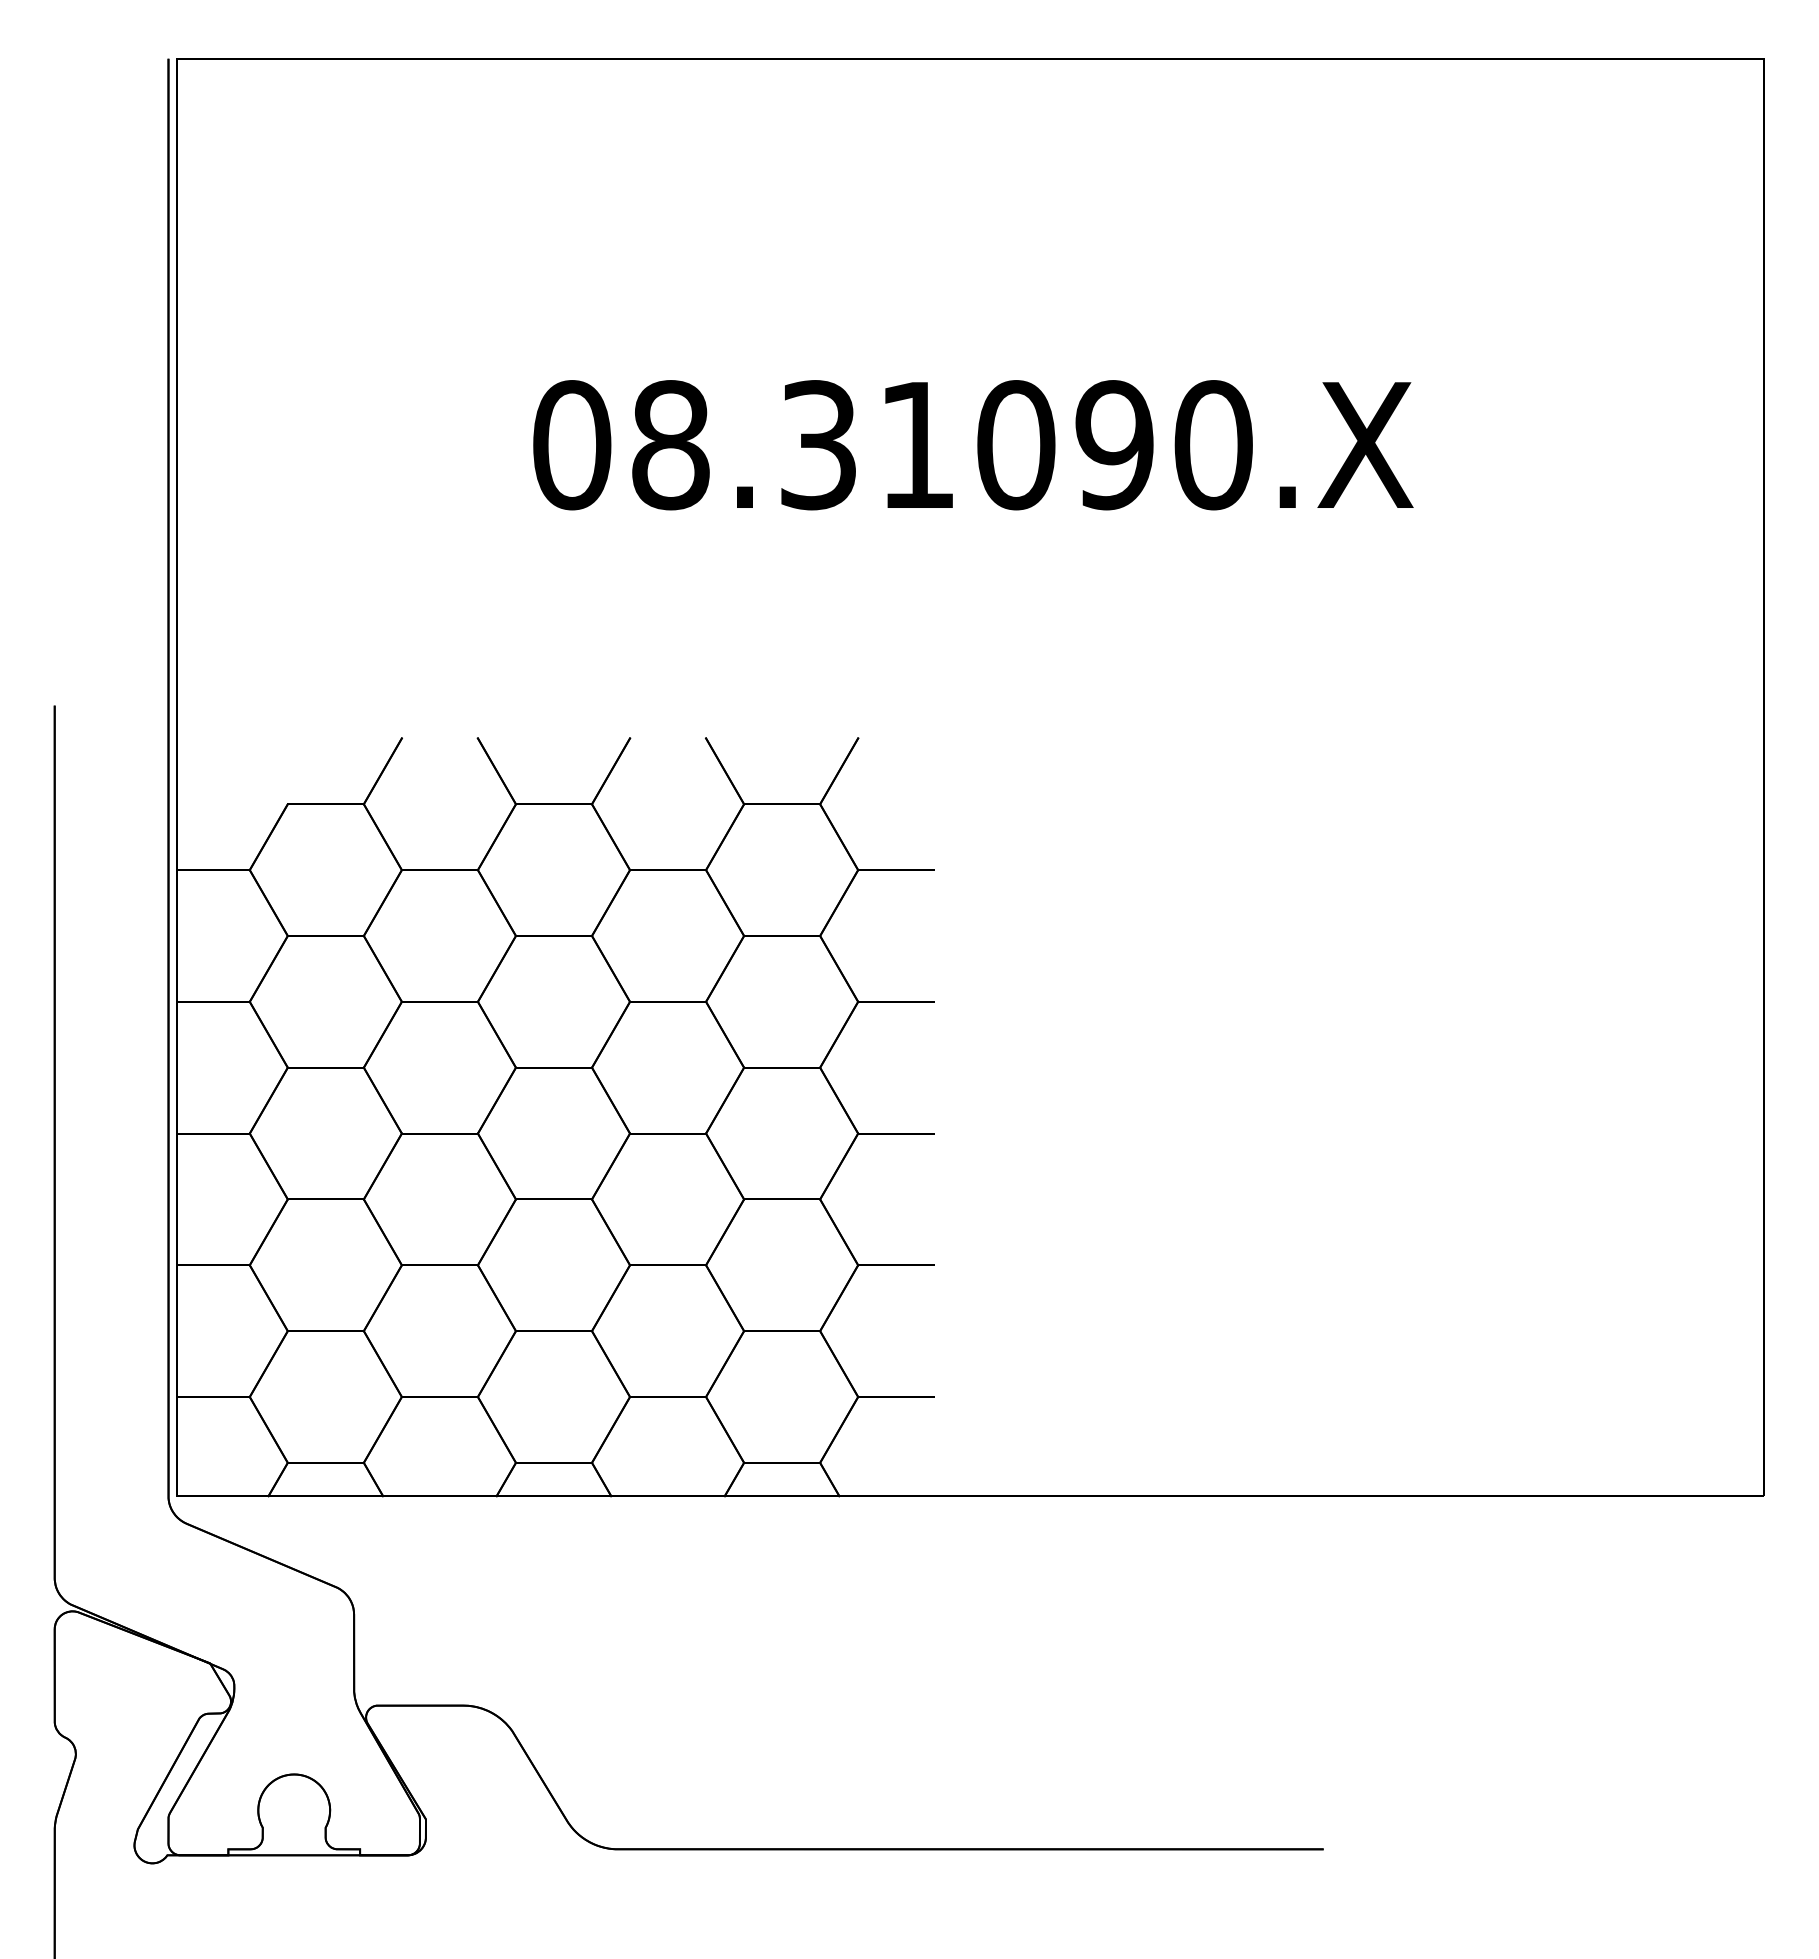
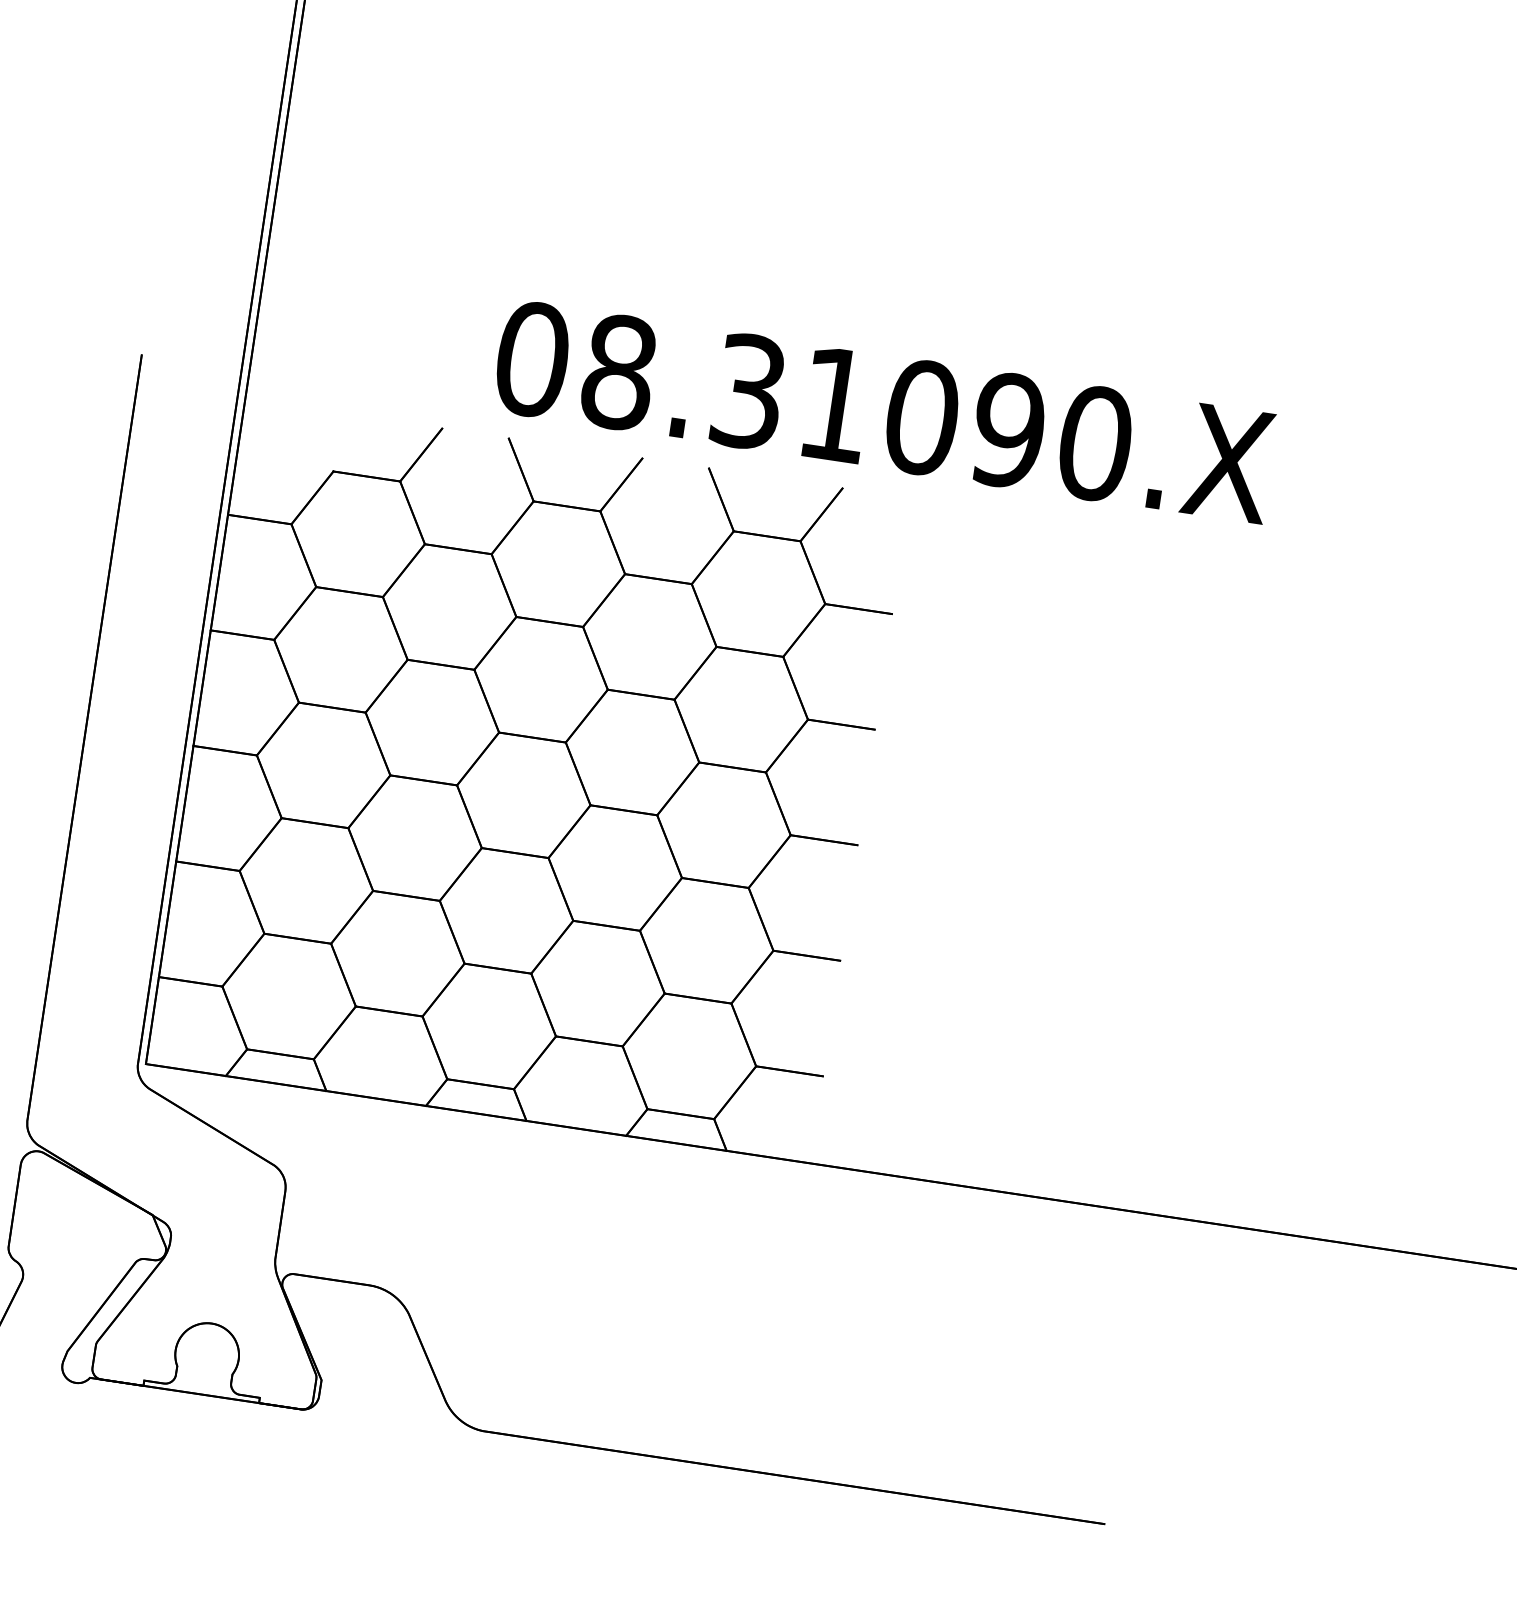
text: (973, 445) -> (884, 412), moved

